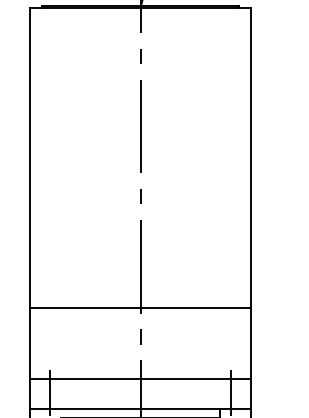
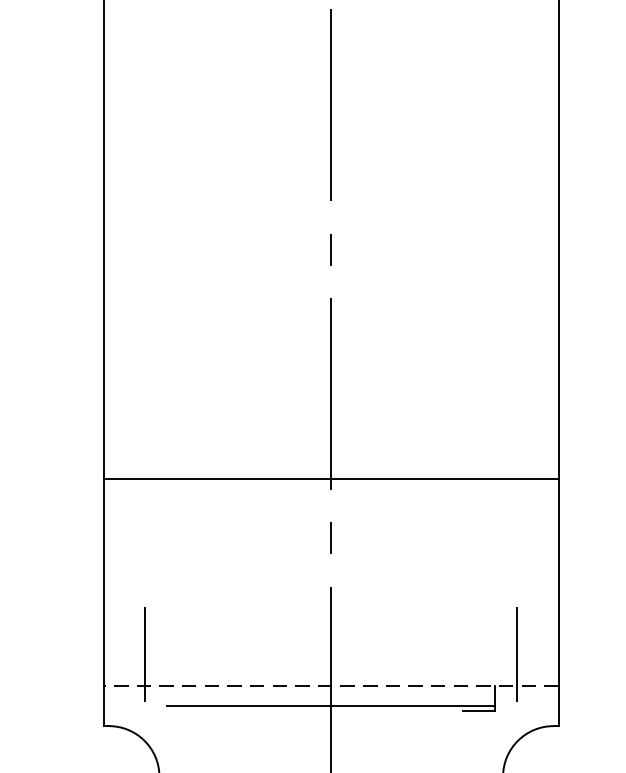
line: (140, 379) -> (331, 625), removed
line: (140, 408) -> (331, 685), solid -> dashed

